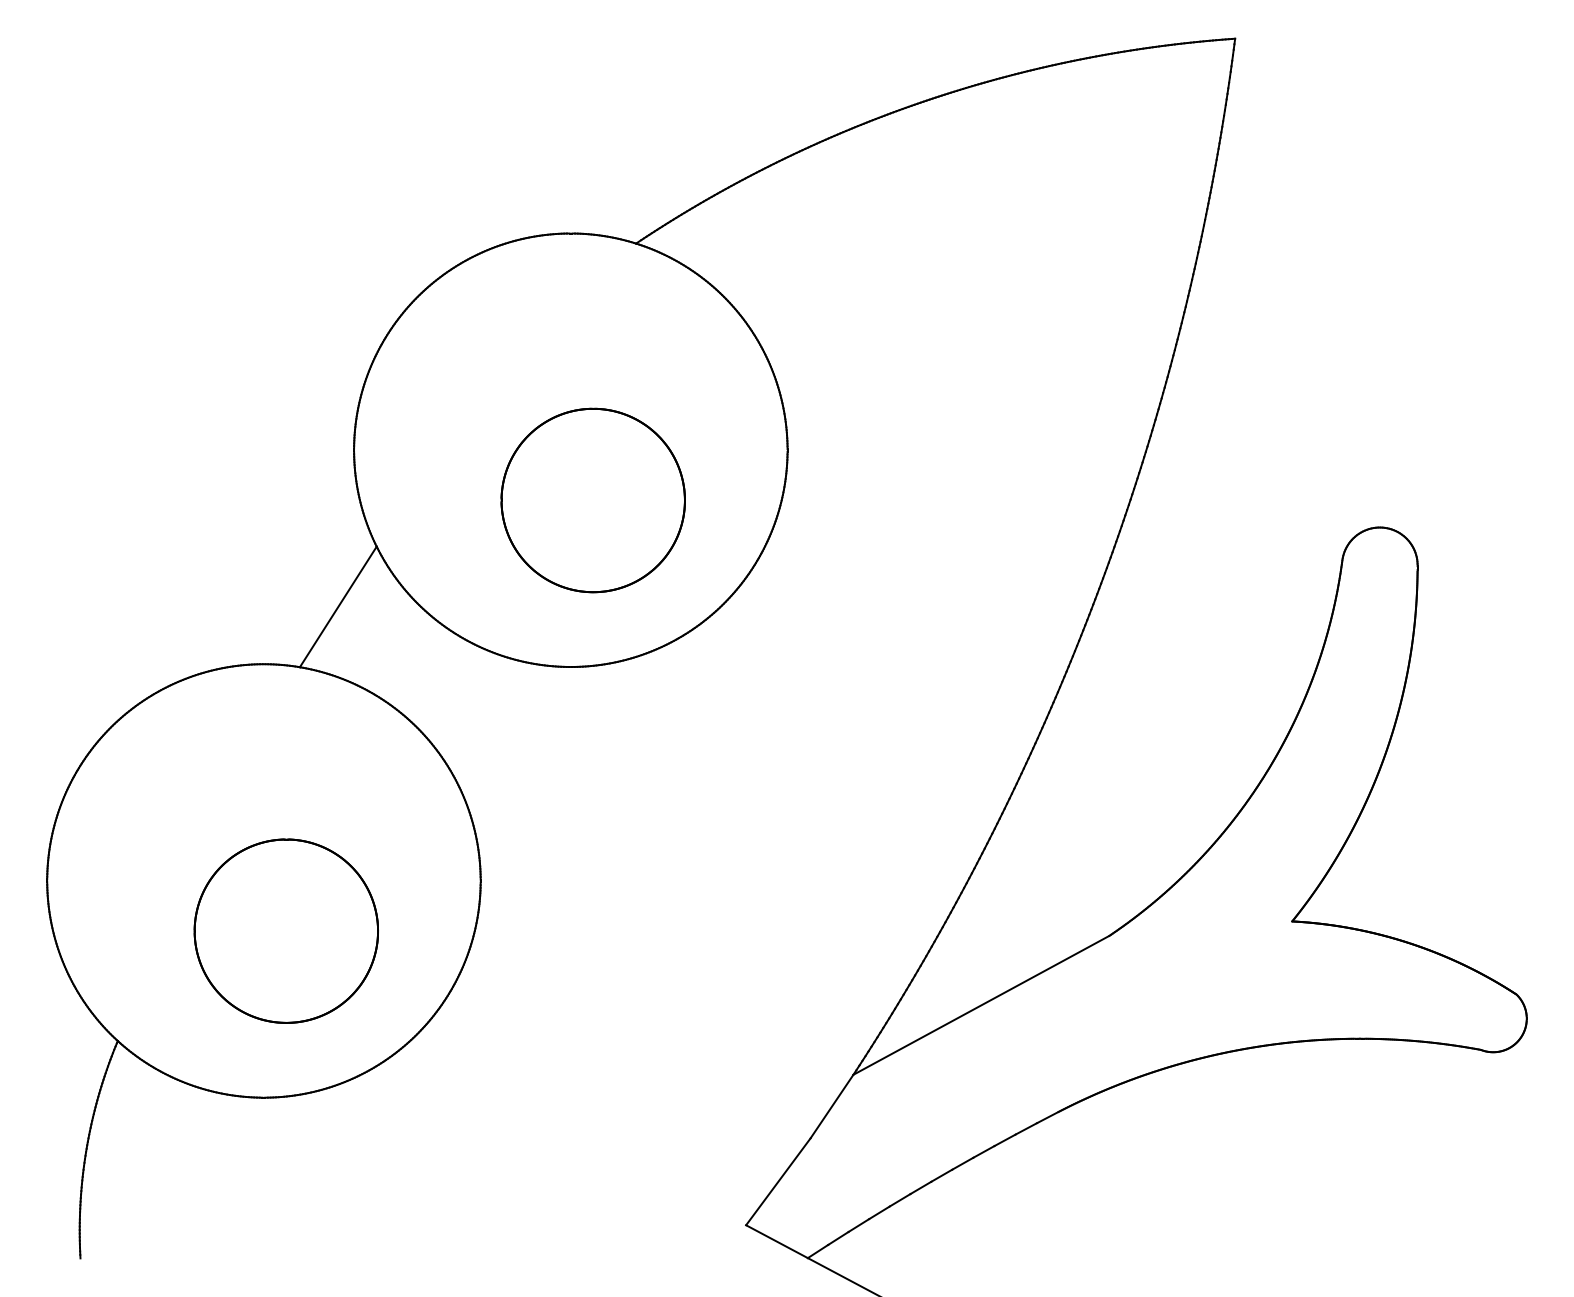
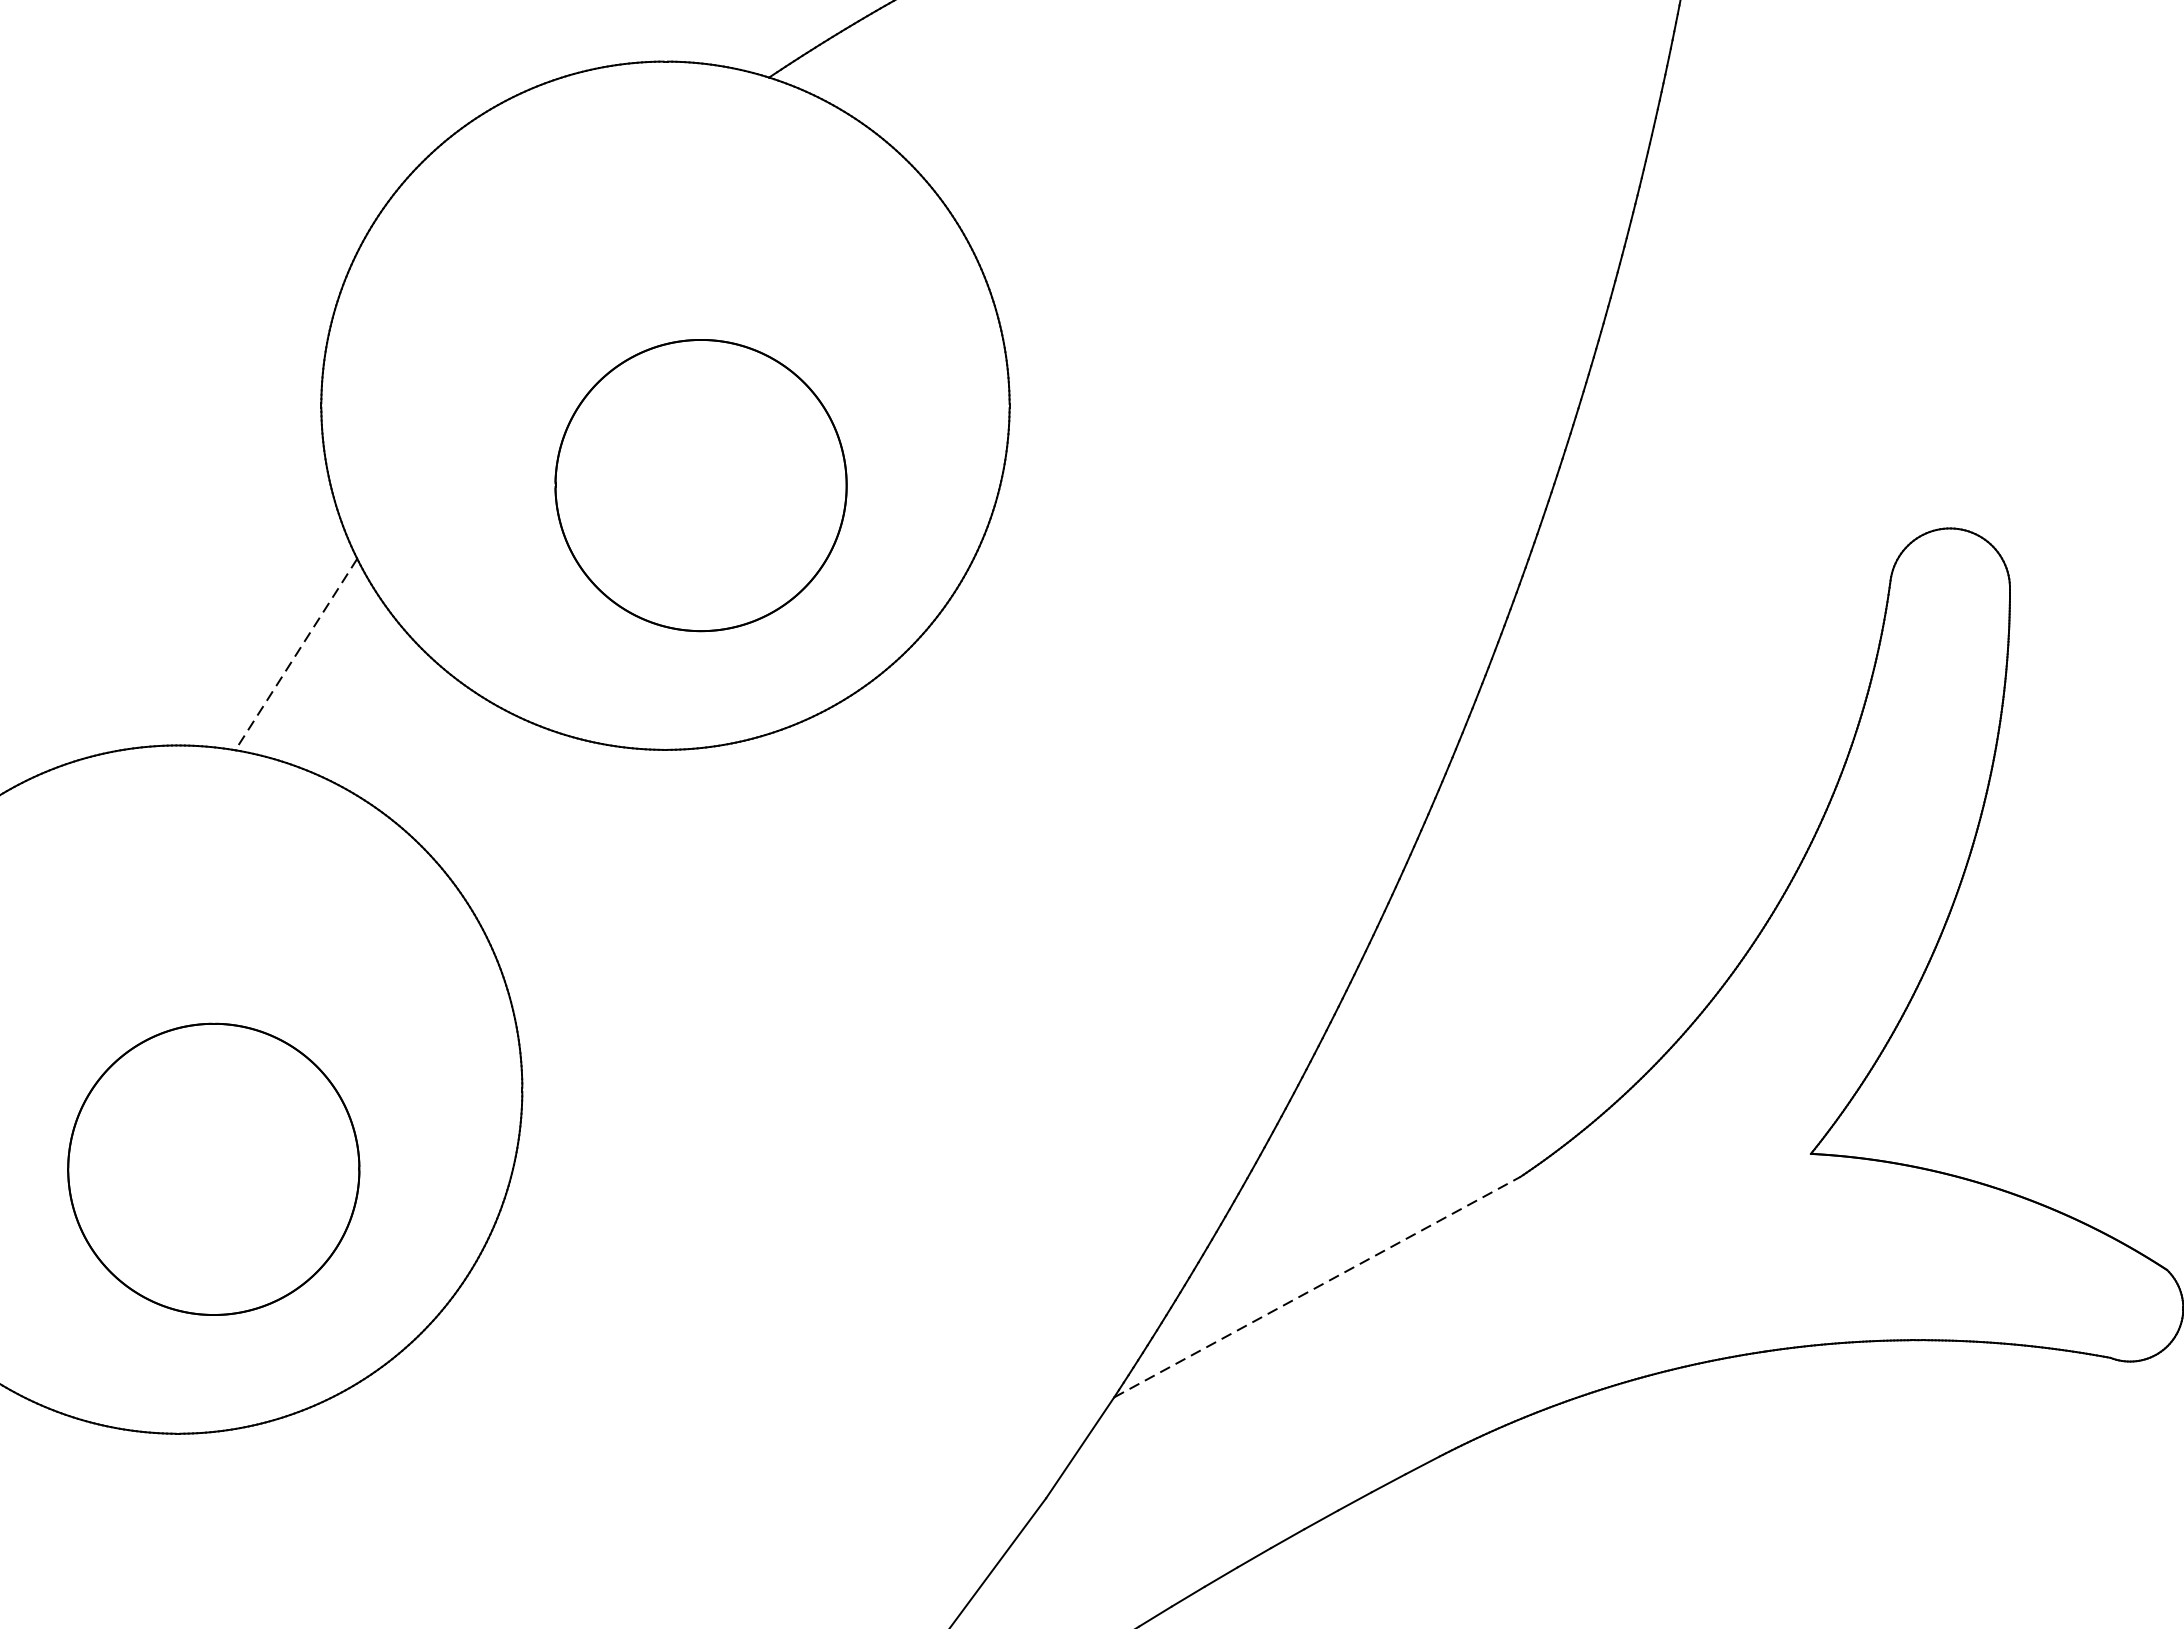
line: (338, 607) -> (296, 655), solid -> dashed
line: (981, 1005) -> (1317, 1287), solid -> dashed

